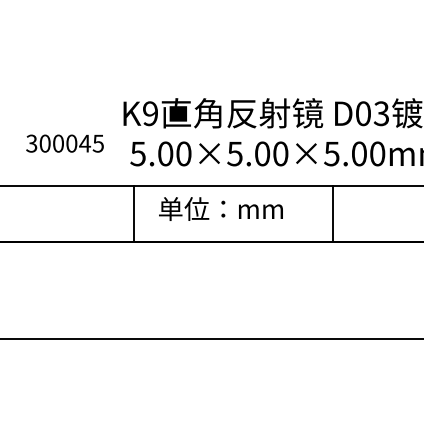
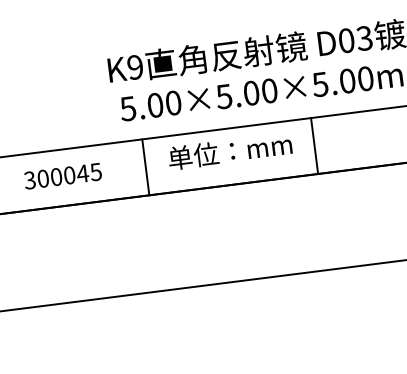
text: (64, 143) -> (62, 176), moved
text: (220, 208) -> (229, 151), moved
line: (134, 214) -> (146, 167), moved
line: (333, 214) -> (314, 146), moved

